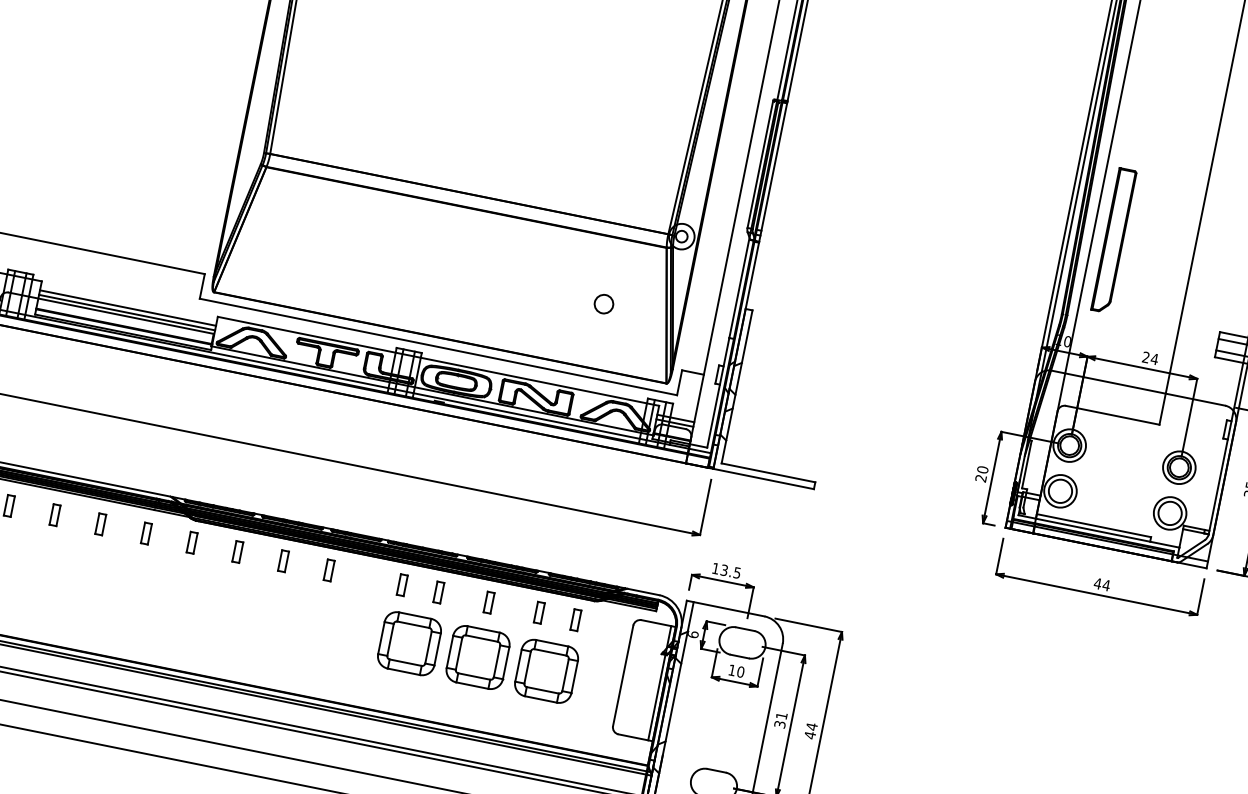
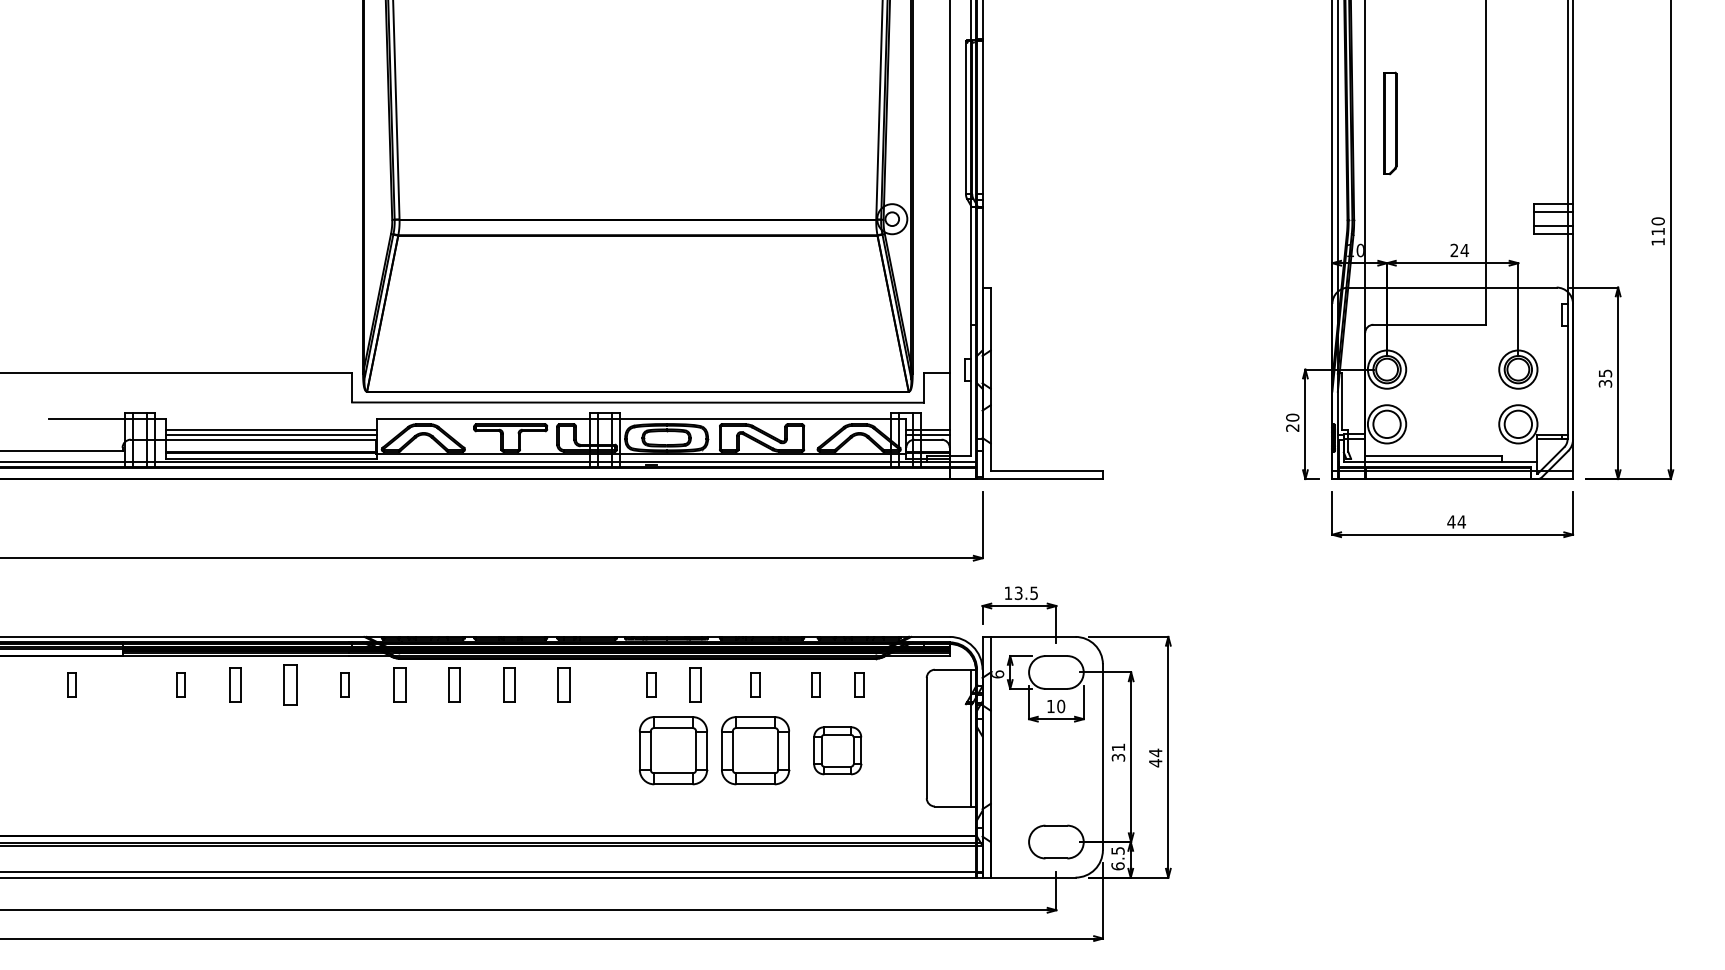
part: (1114, 240) -> (1390, 123), size x0.6
circle: (604, 303) -> (818, 314), removed
part: (54, 514) -> (235, 684), size x1.4
part: (100, 523) -> (290, 684), size x1.6
part: (191, 542) -> (399, 684), size x1.4
part: (237, 551) -> (454, 684), size x1.4
part: (282, 560) -> (508, 684), size x1.4
part: (328, 569) -> (563, 684), size x1.4
part: (438, 591) -> (694, 684), size x1.4
part: (546, 671) -> (837, 750), size x0.7

